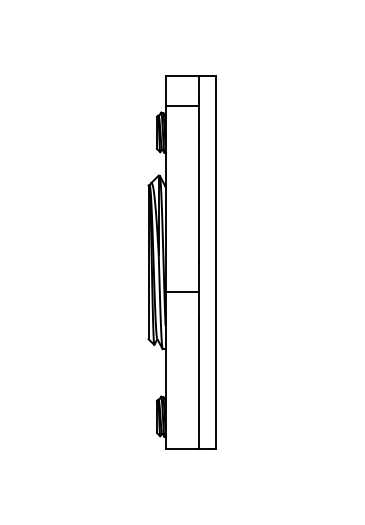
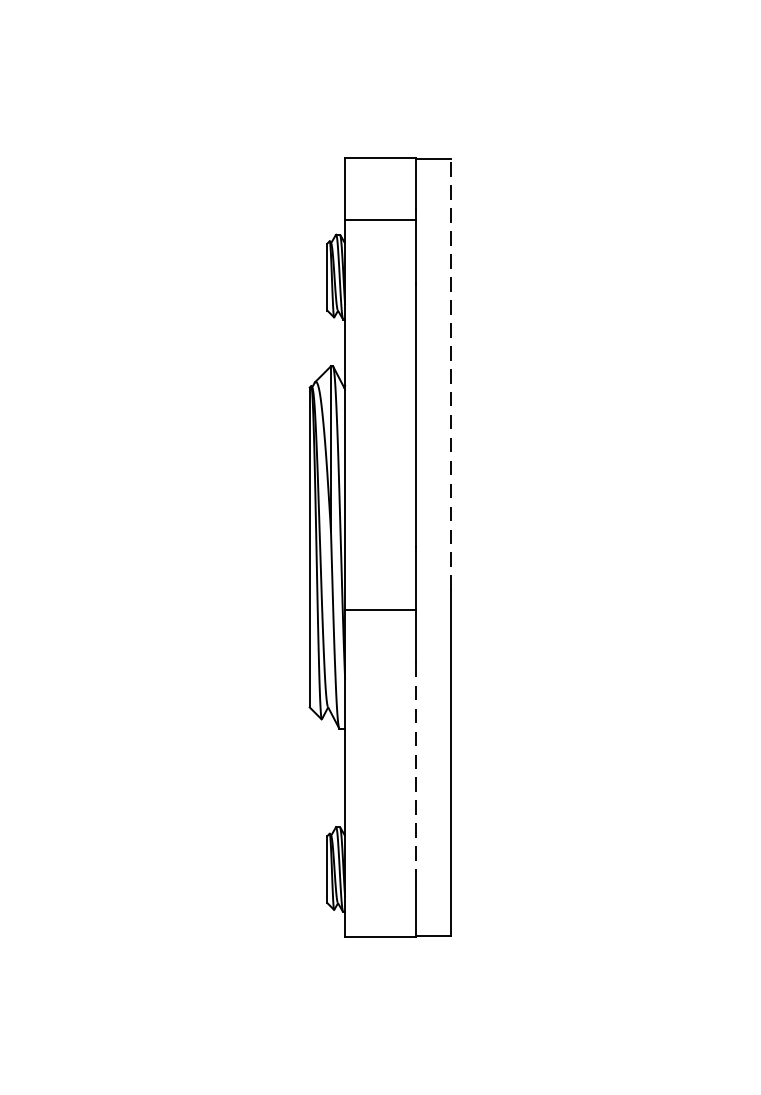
line: (216, 178) -> (451, 372), solid -> dashed
line: (199, 370) -> (415, 772), solid -> dashed

